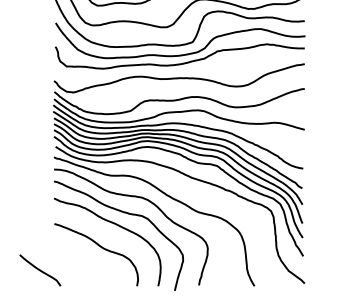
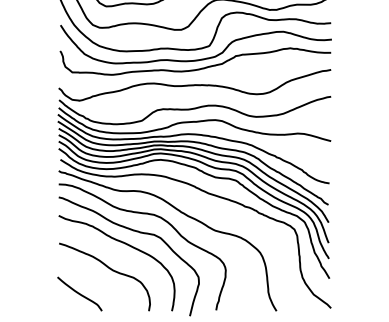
curve: (40, 269) -> (79, 293), moved

